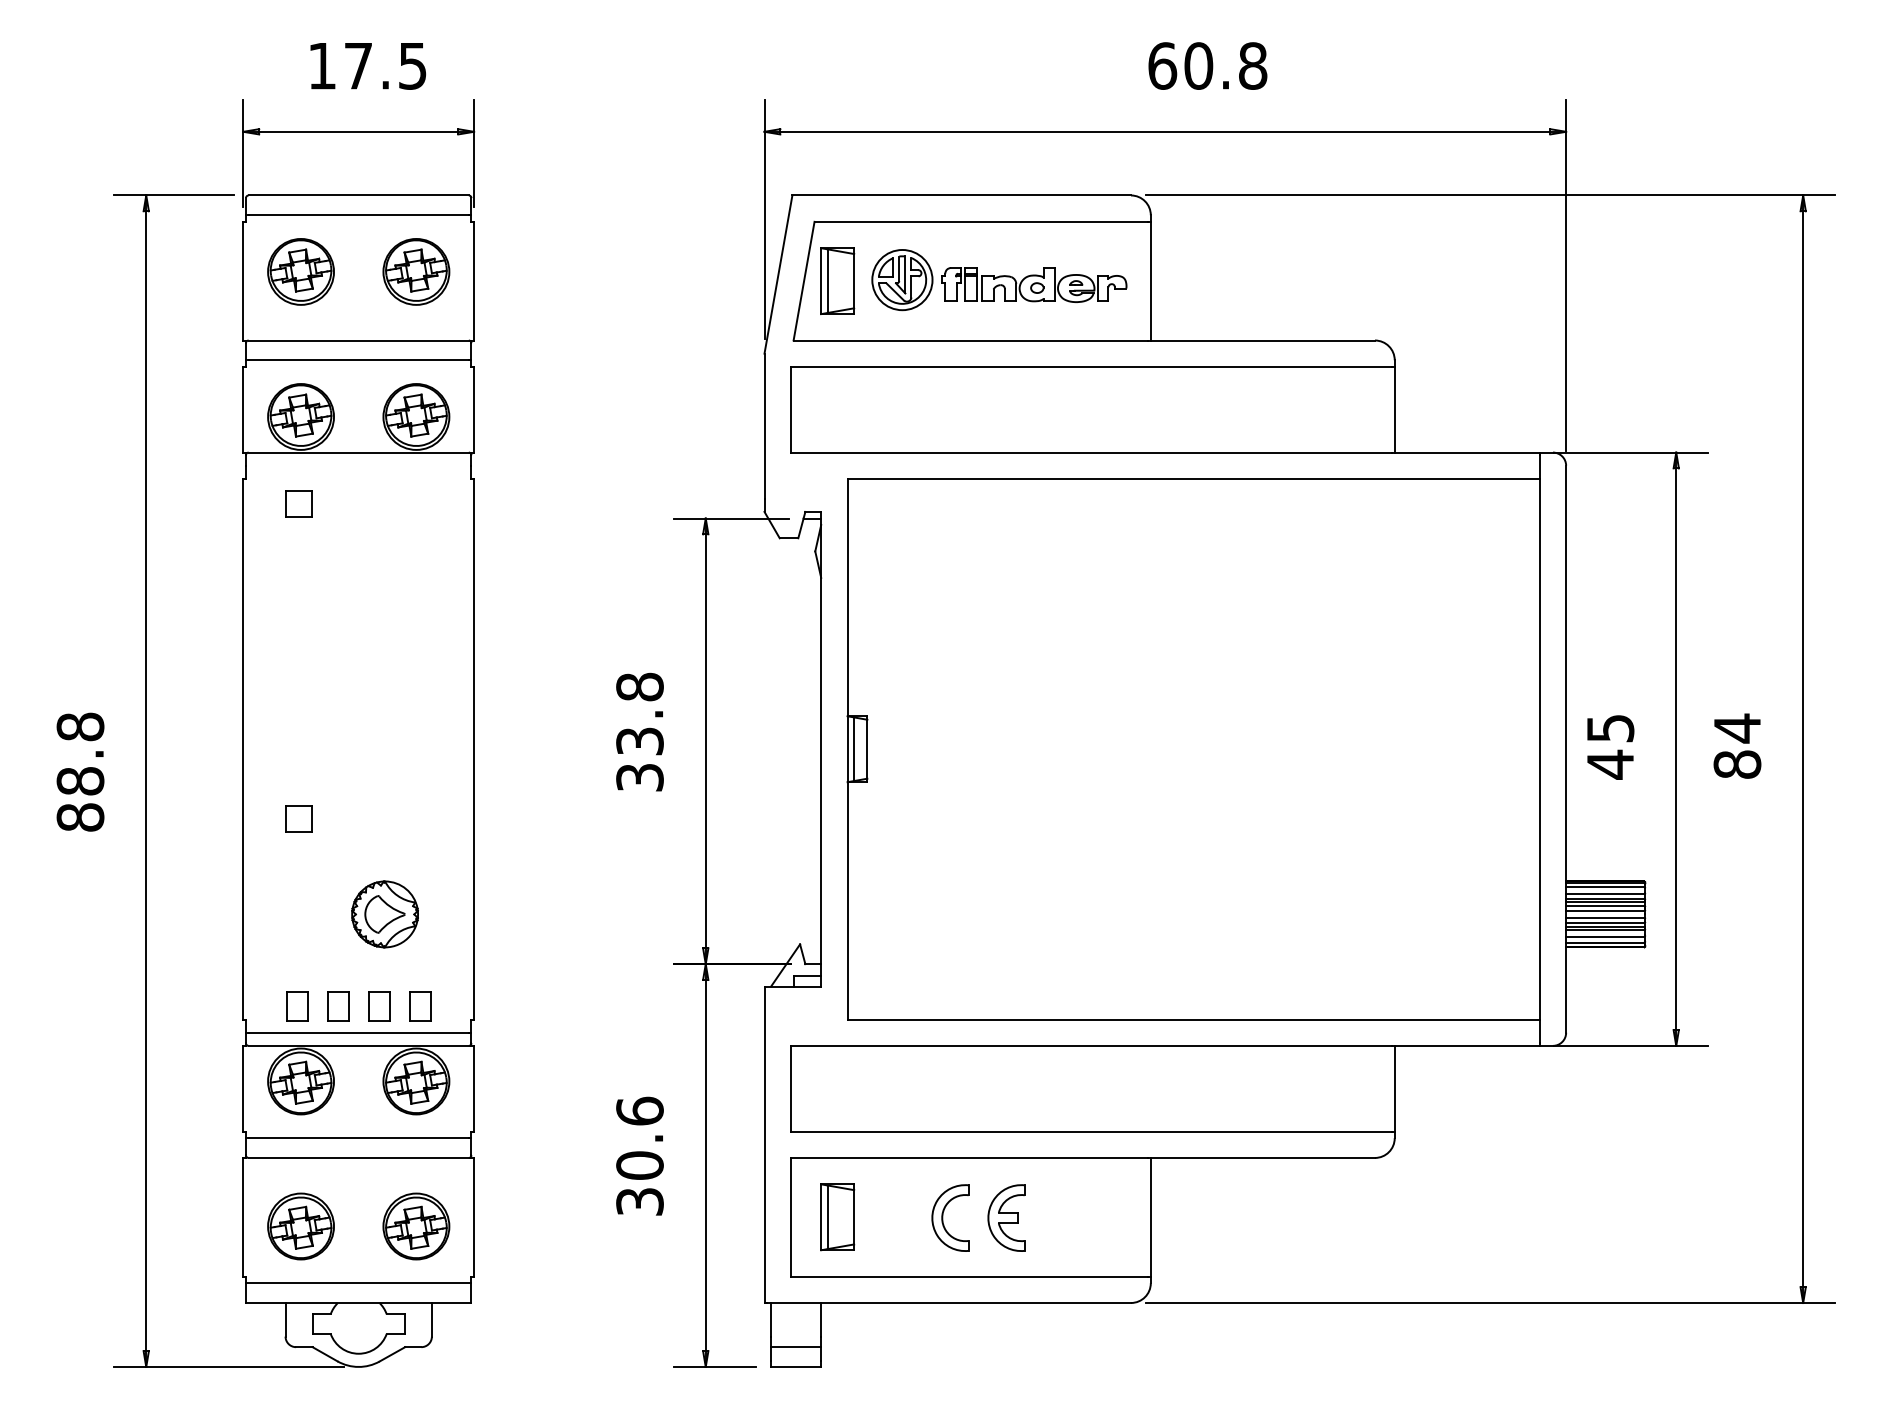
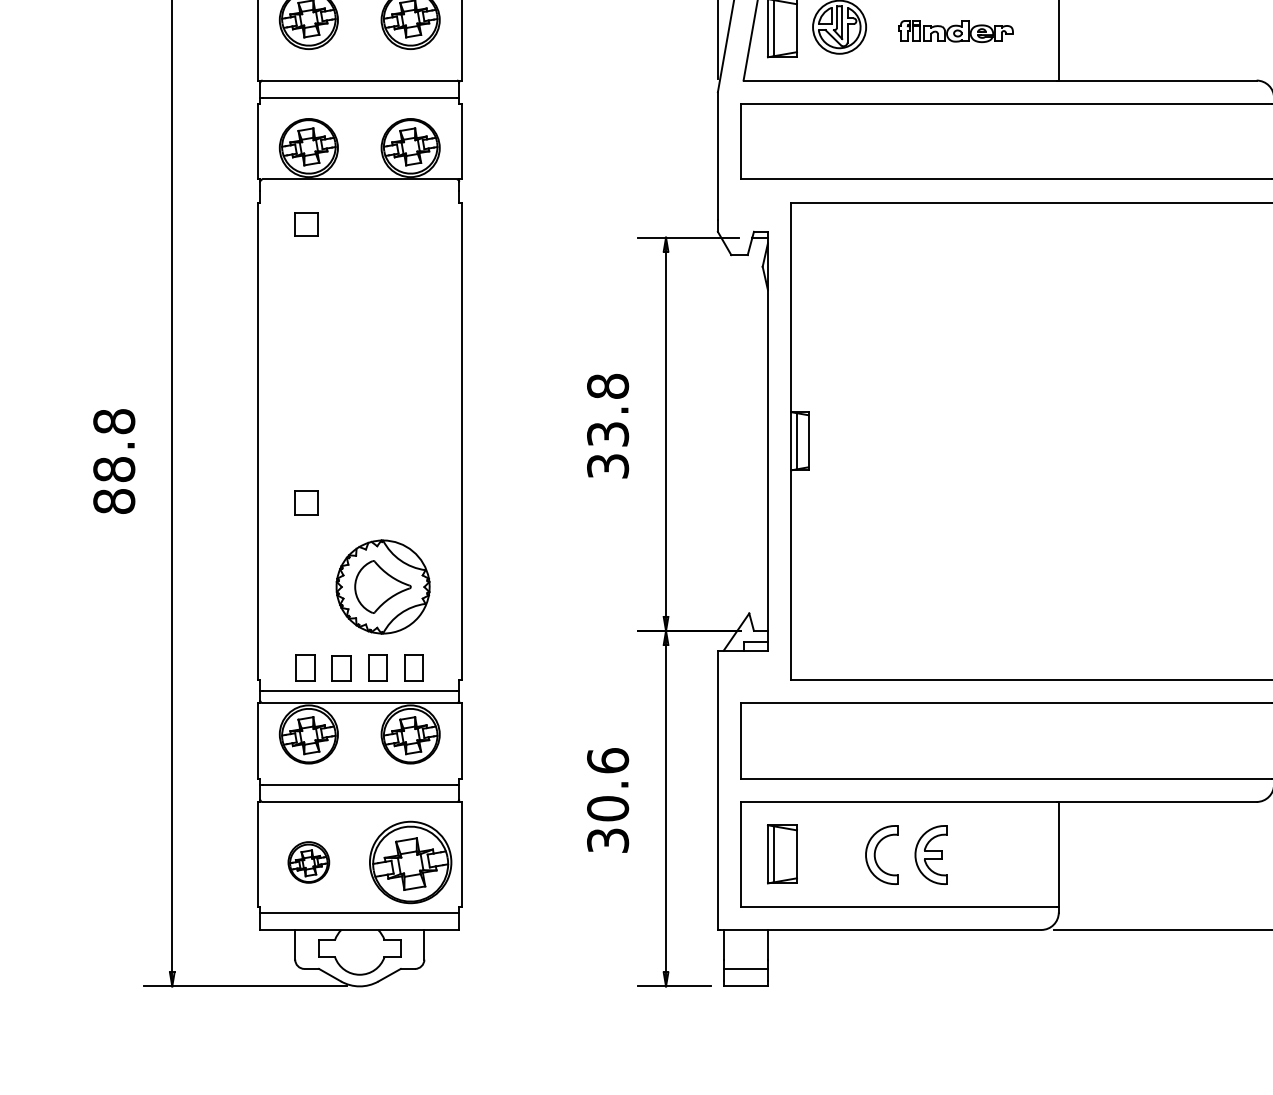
part: (1034, 284) -> (956, 31), size x0.7
part: (384, 914) -> (382, 587), size x1.6
part: (300, 1226) -> (308, 862), size x0.7
part: (416, 1226) -> (410, 862), size x1.4

